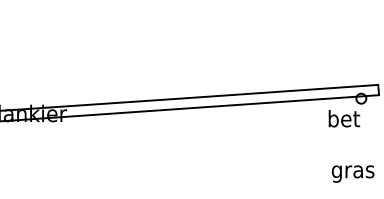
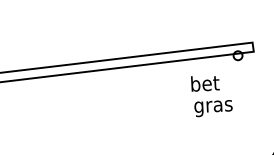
text: (344, 118) -> (205, 83), moved
text: (352, 173) -> (212, 108), moved

